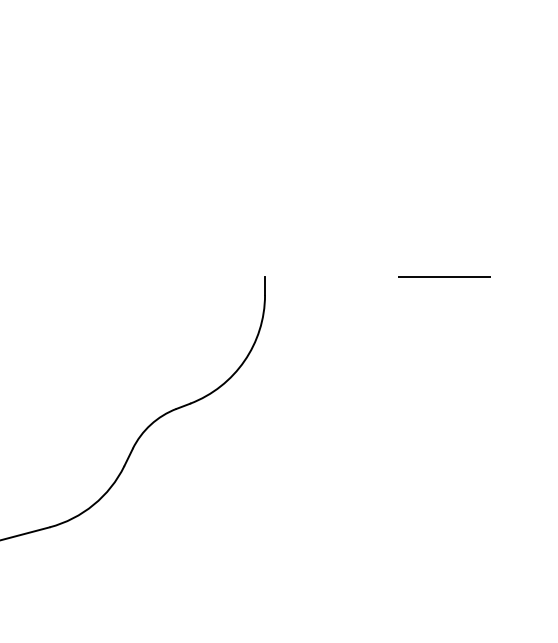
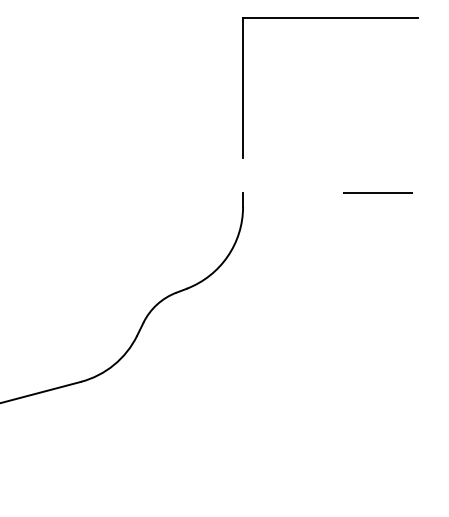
part: (381, 44) -> (330, 18), added

